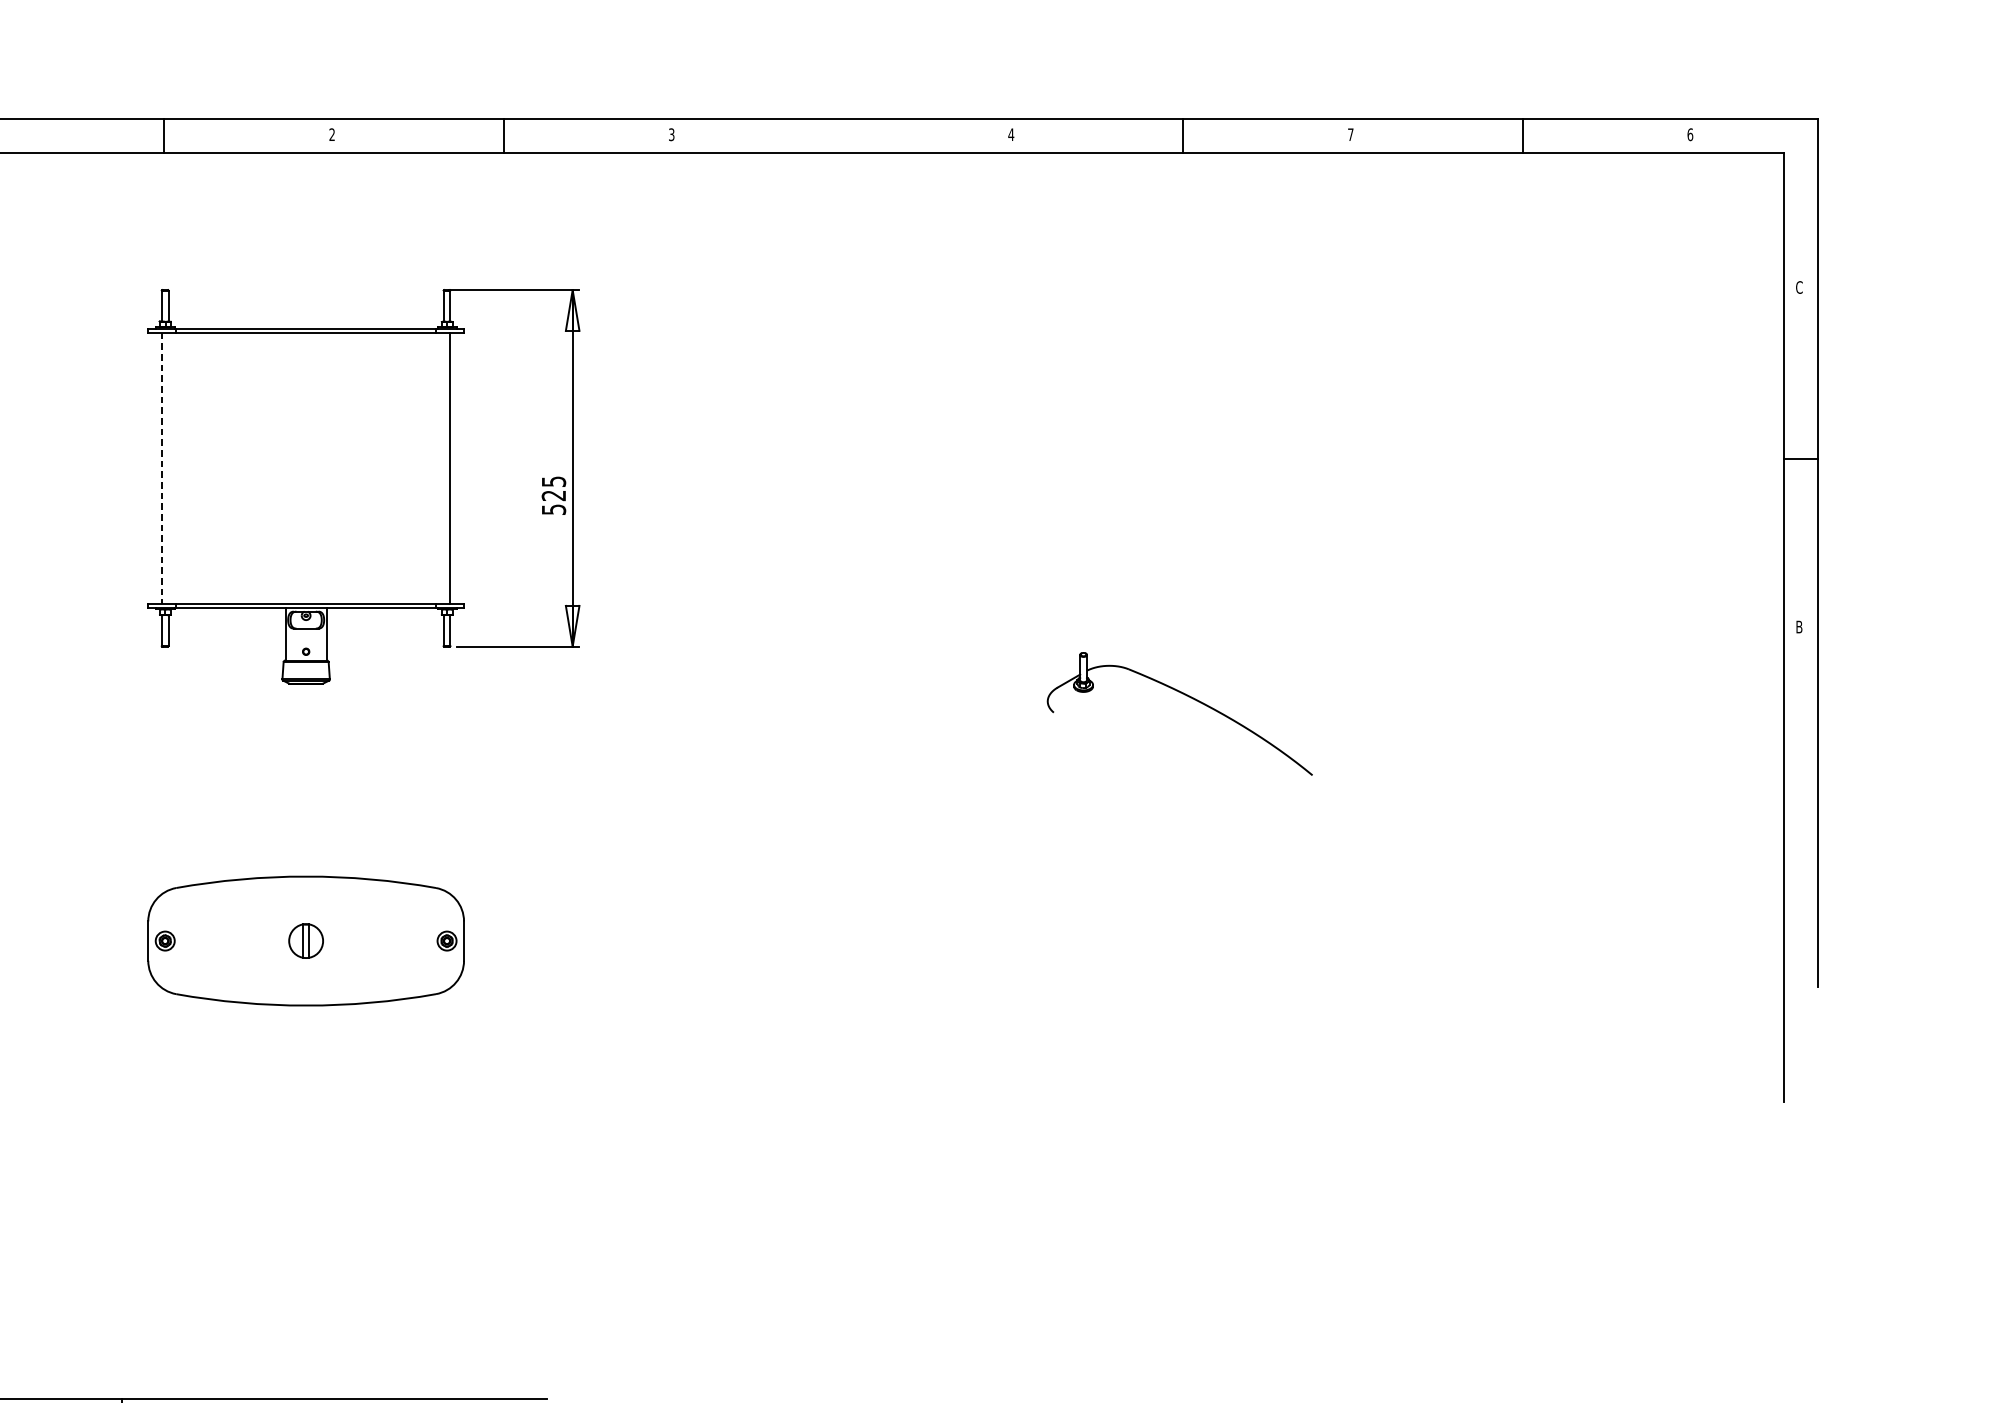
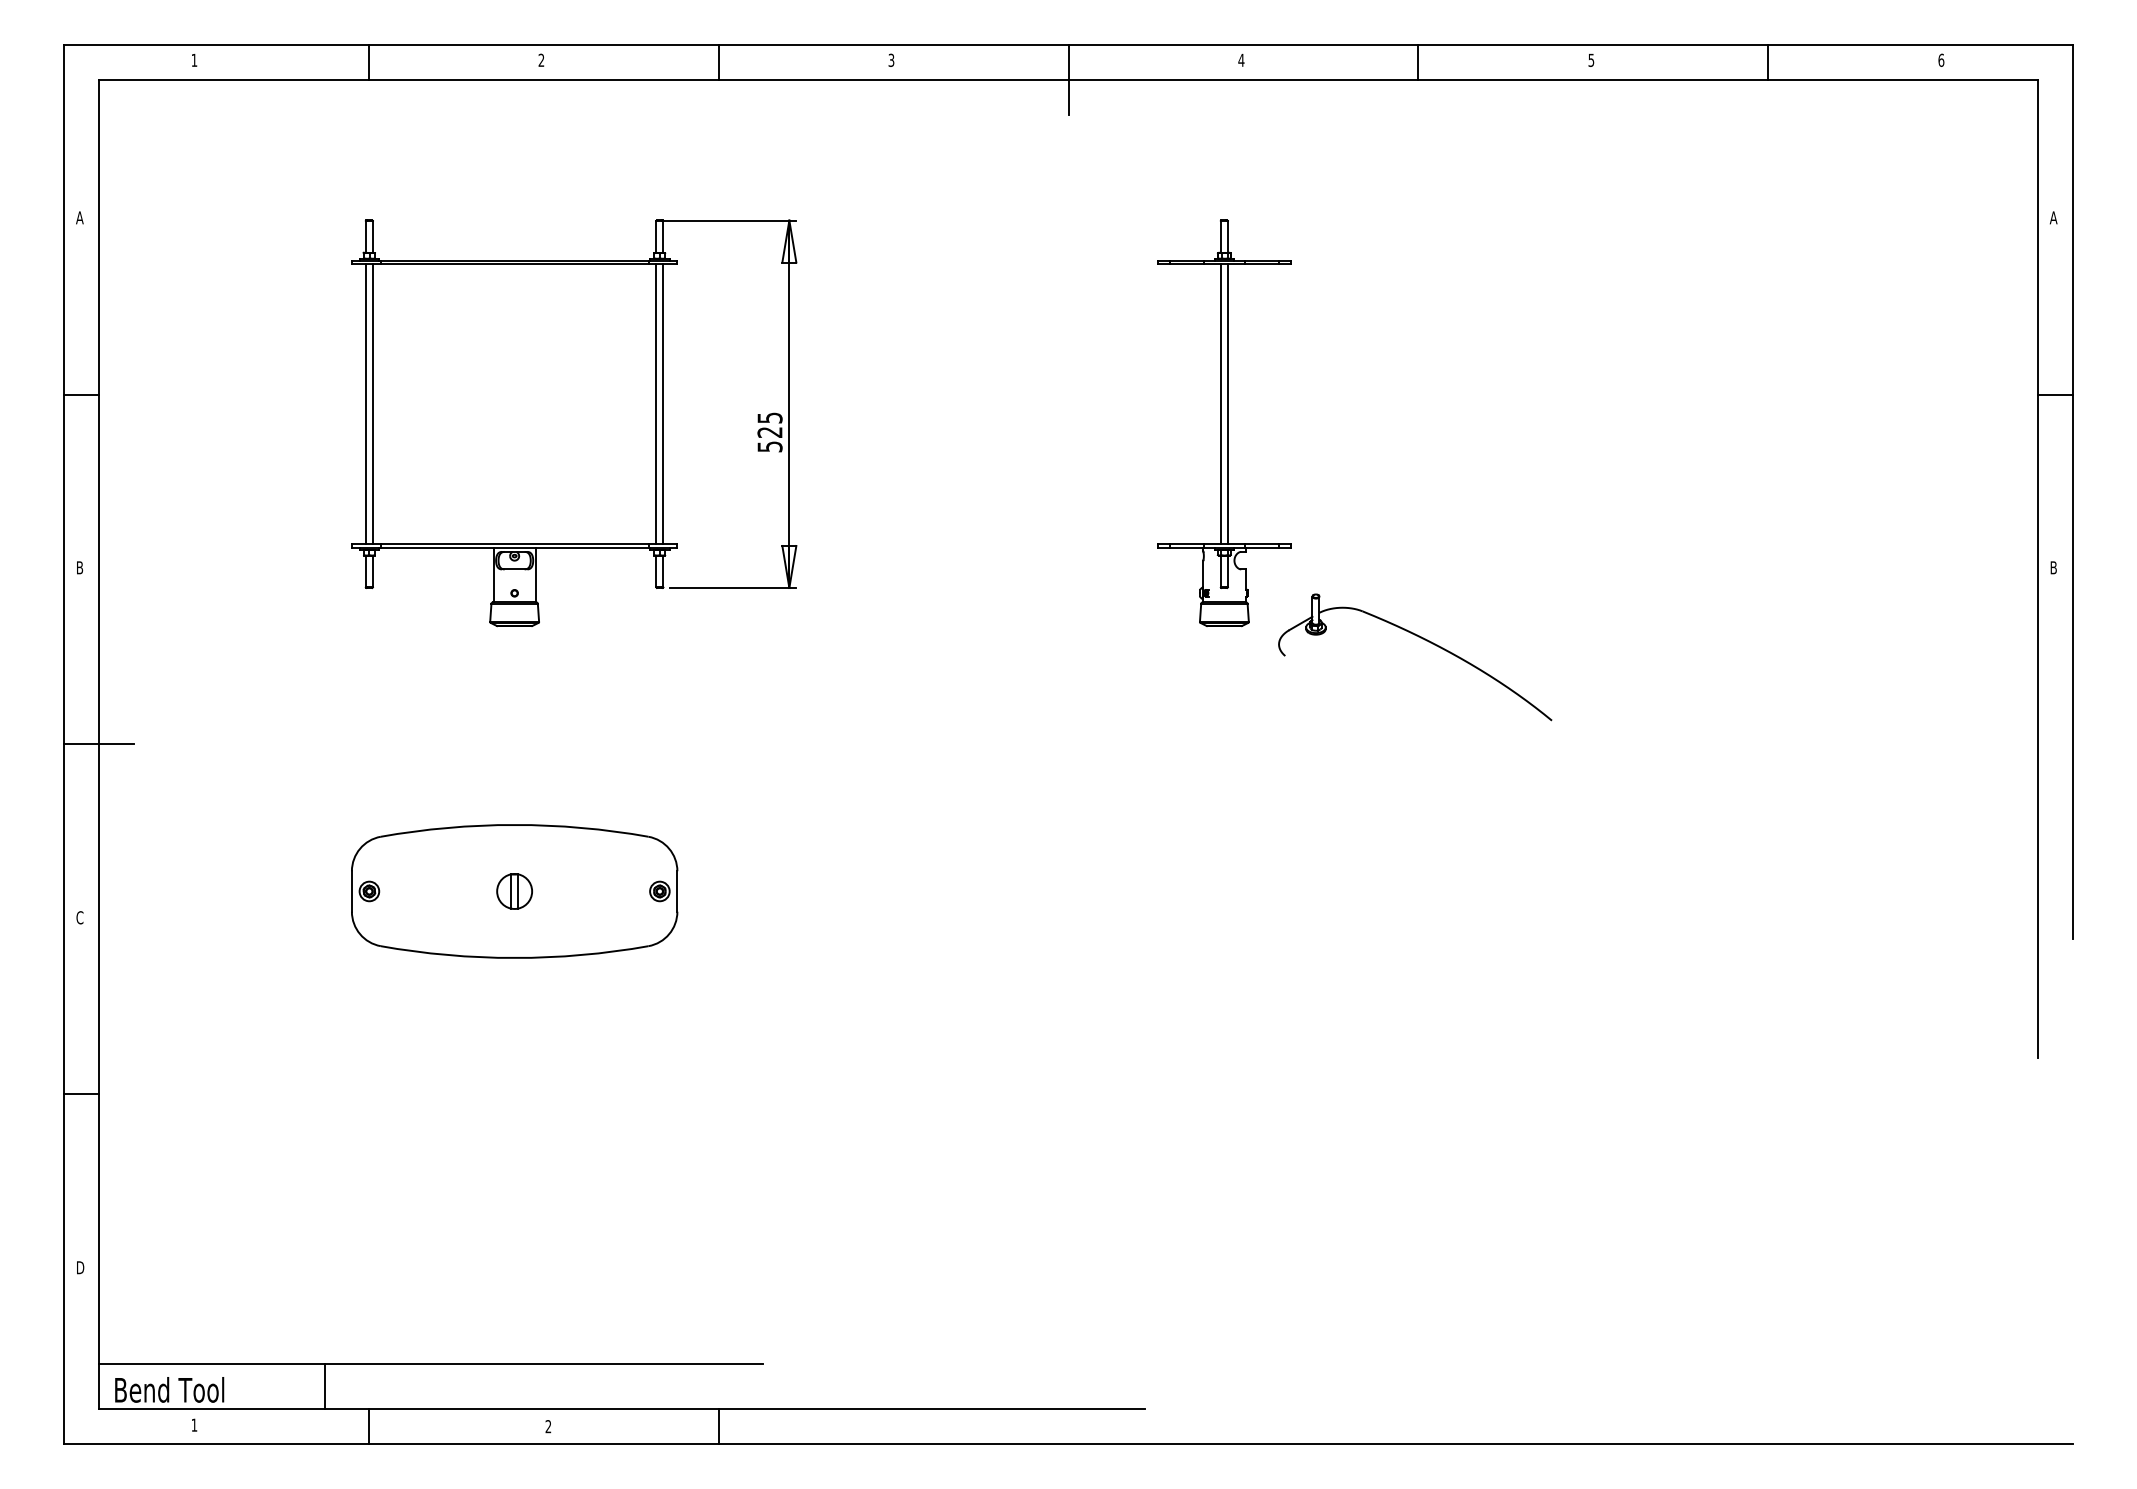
text: (1350, 134) -> (1591, 60), 7 -> 5
line: (843, 153) -> (1068, 79), added
text: (1799, 287) -> (2053, 217), C -> A
line: (161, 468) -> (365, 404), dashed -> solid
line: (168, 468) -> (372, 404), added
line: (443, 468) -> (656, 404), added
part: (994, 487) -> (1224, 423), added

